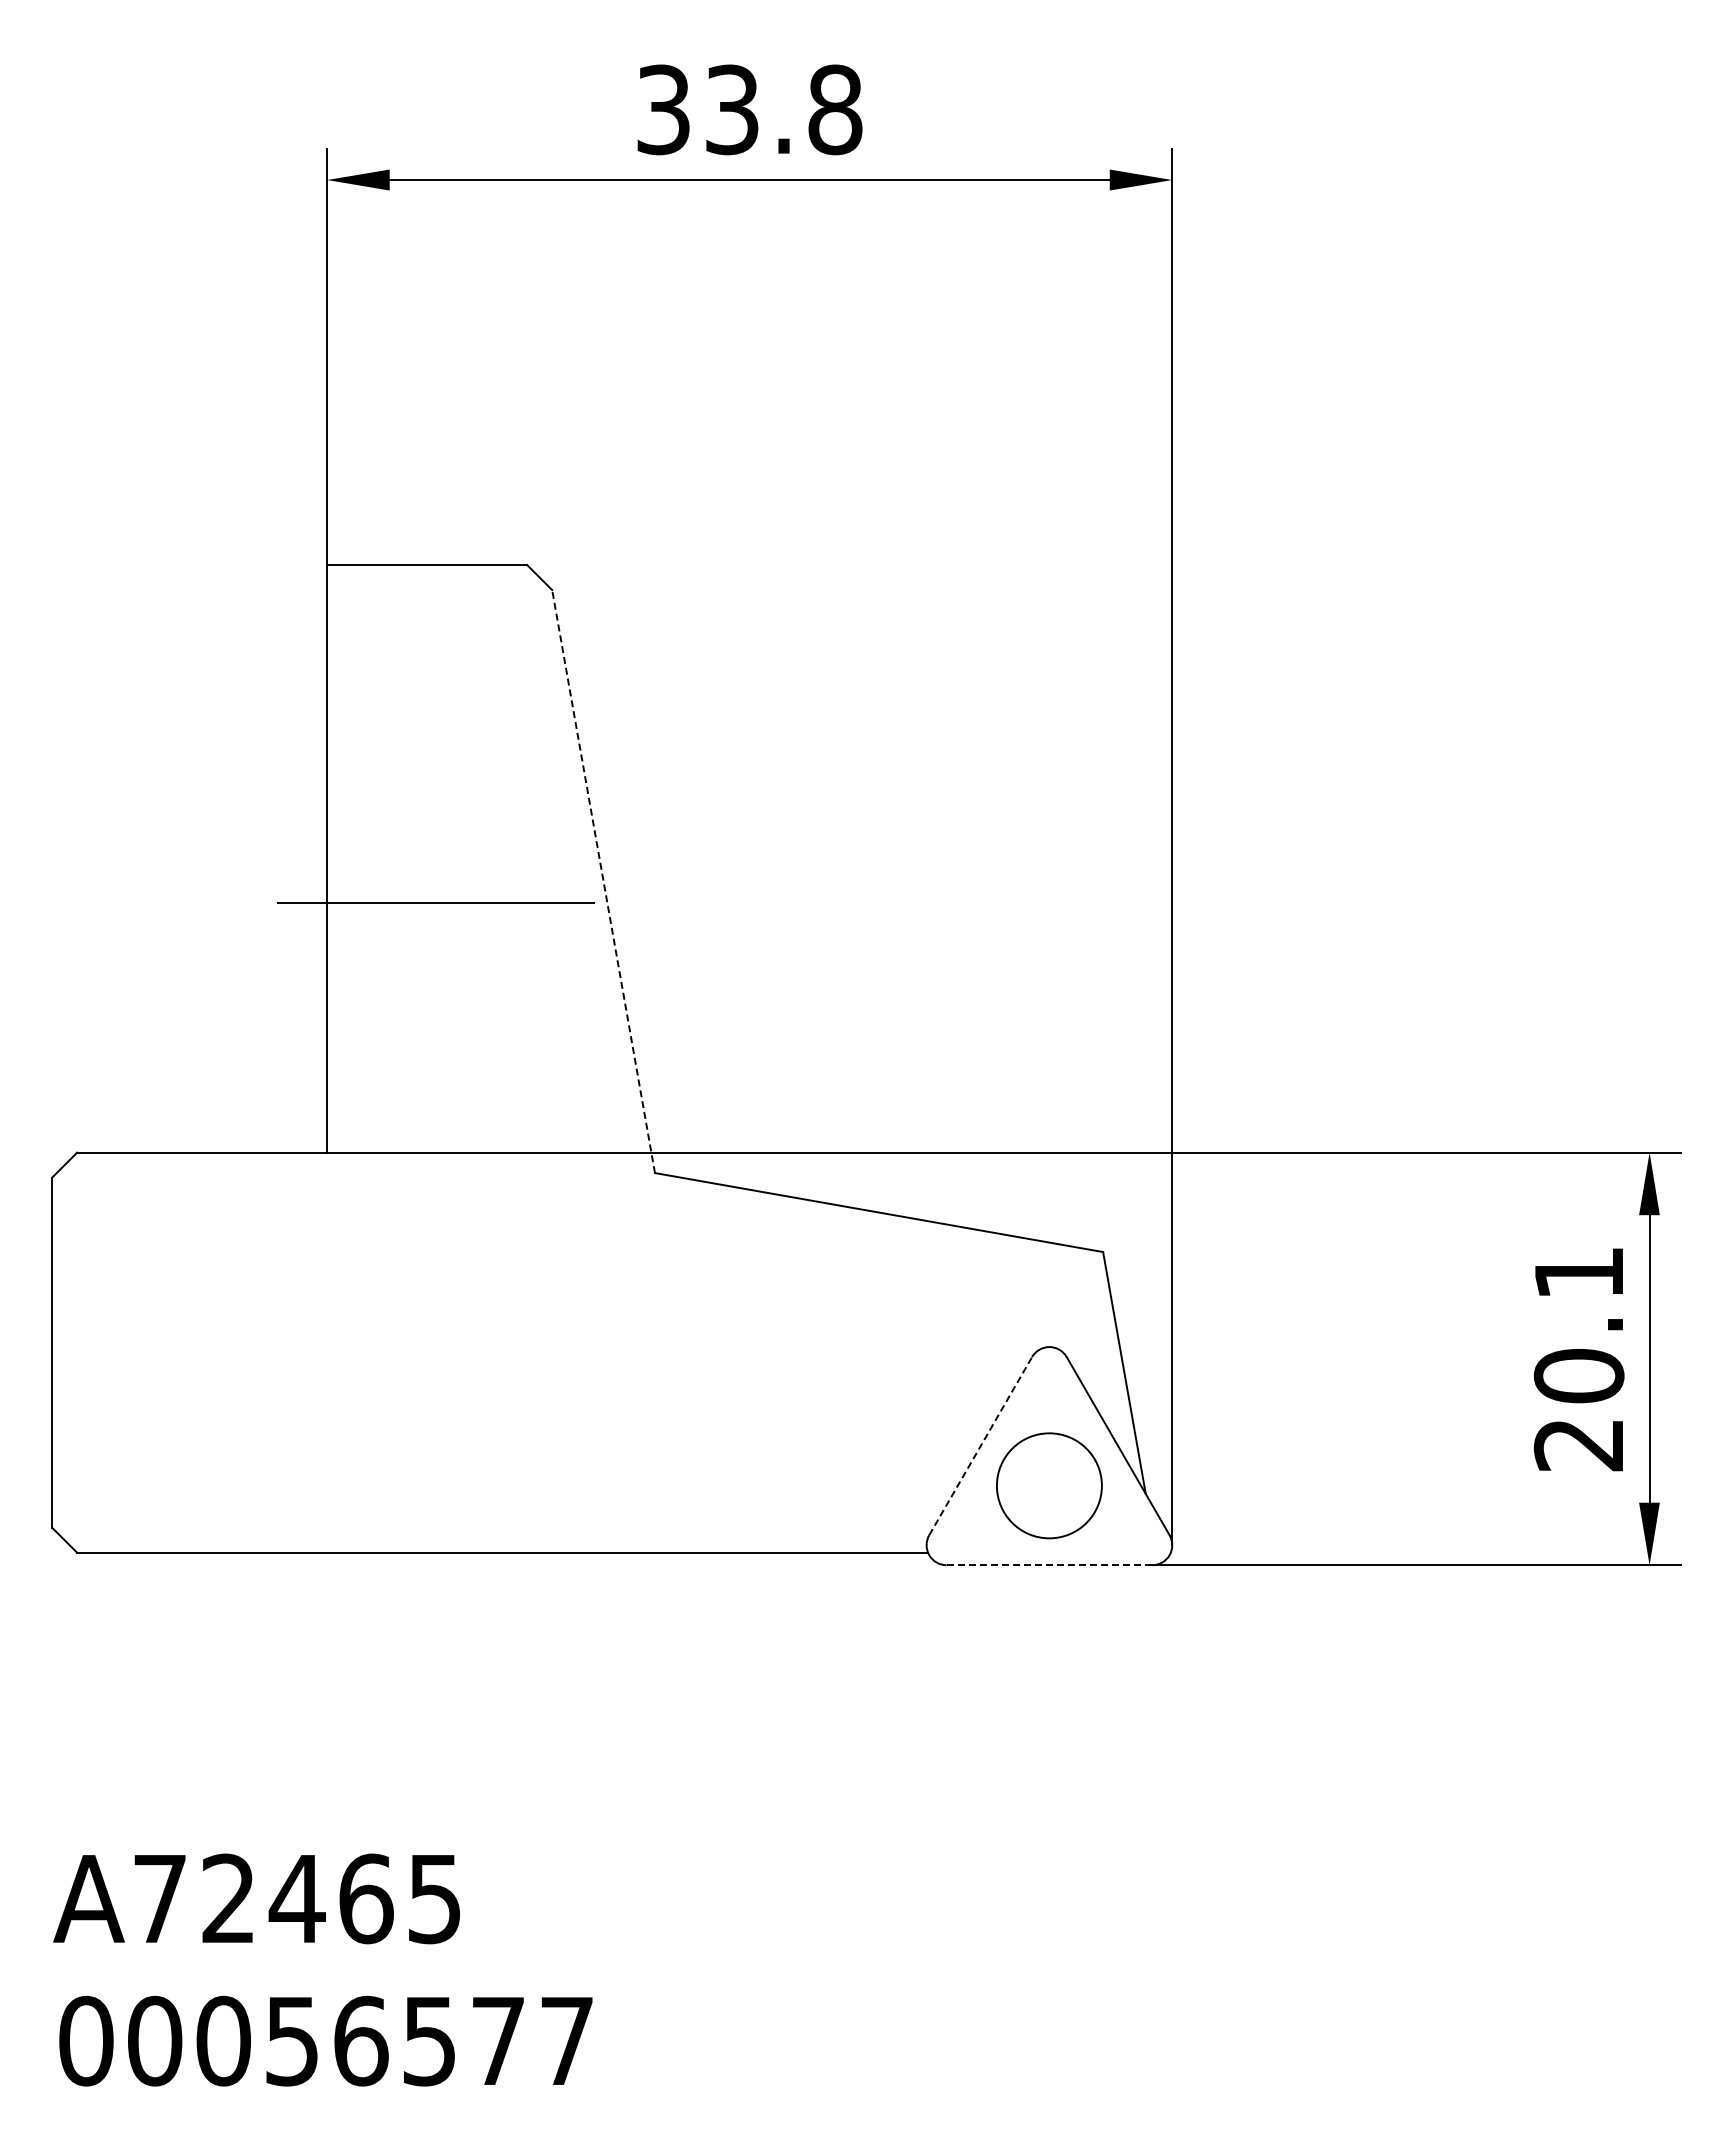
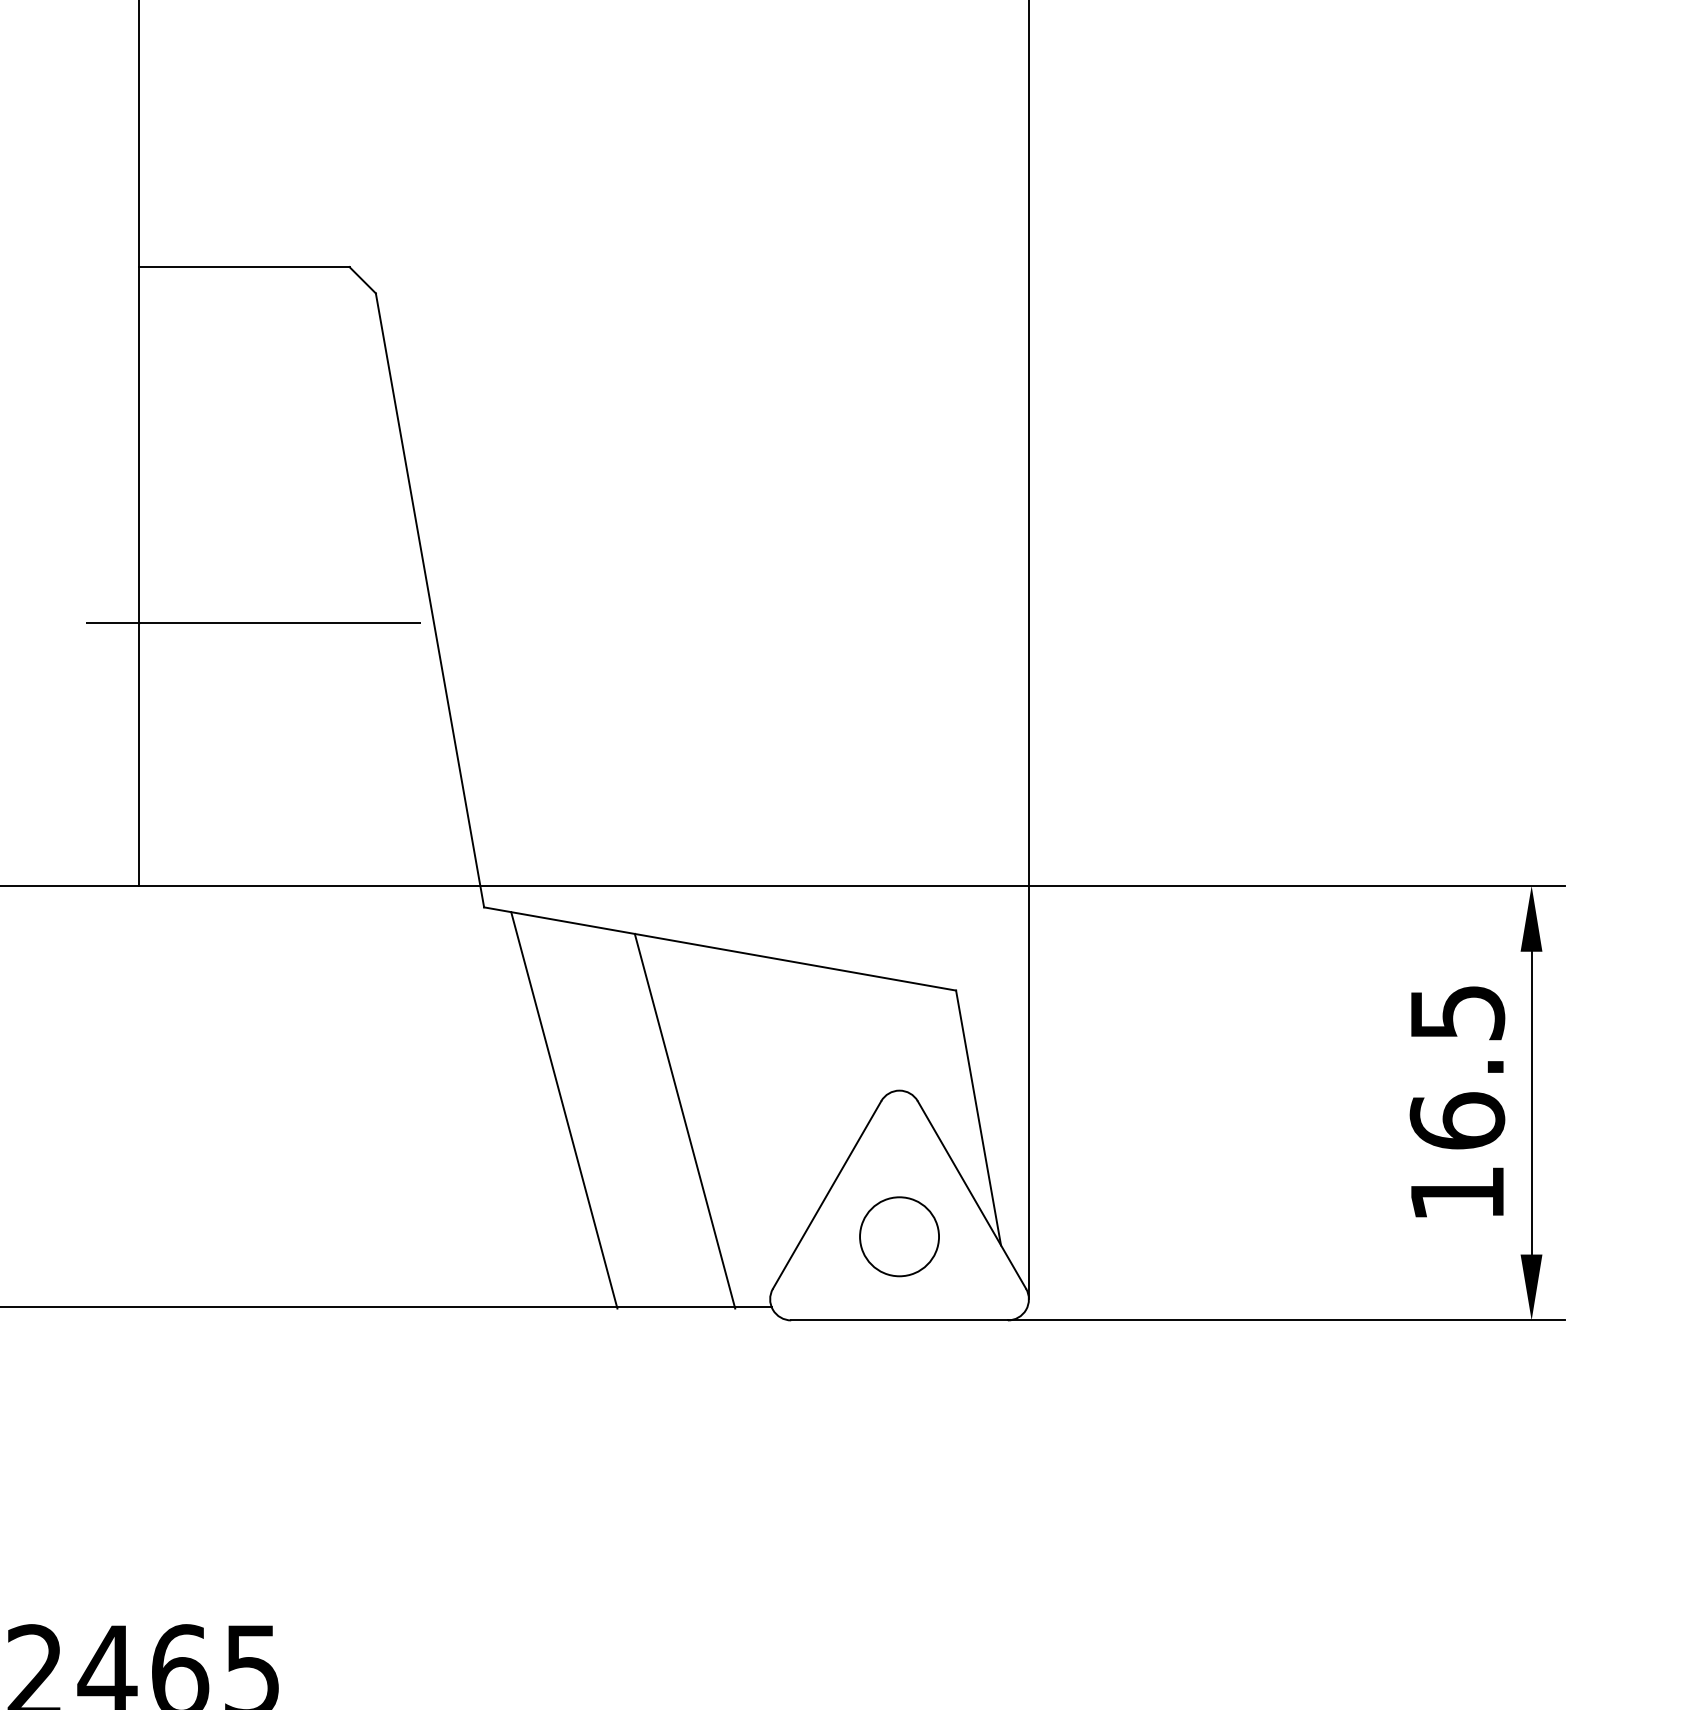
line: (603, 881) -> (429, 600), dashed -> solid
text: (1578, 1359) -> (1456, 1103), 20.1 -> 16.5
line: (730, 1365) -> (563, 1110), added
line: (845, 1375) -> (684, 1120), added
line: (980, 1446) -> (826, 1195), dashed -> solid
circle: (1048, 1485) -> (898, 1236), size x0.71
line: (1049, 1565) -> (899, 1320), dashed -> solid

